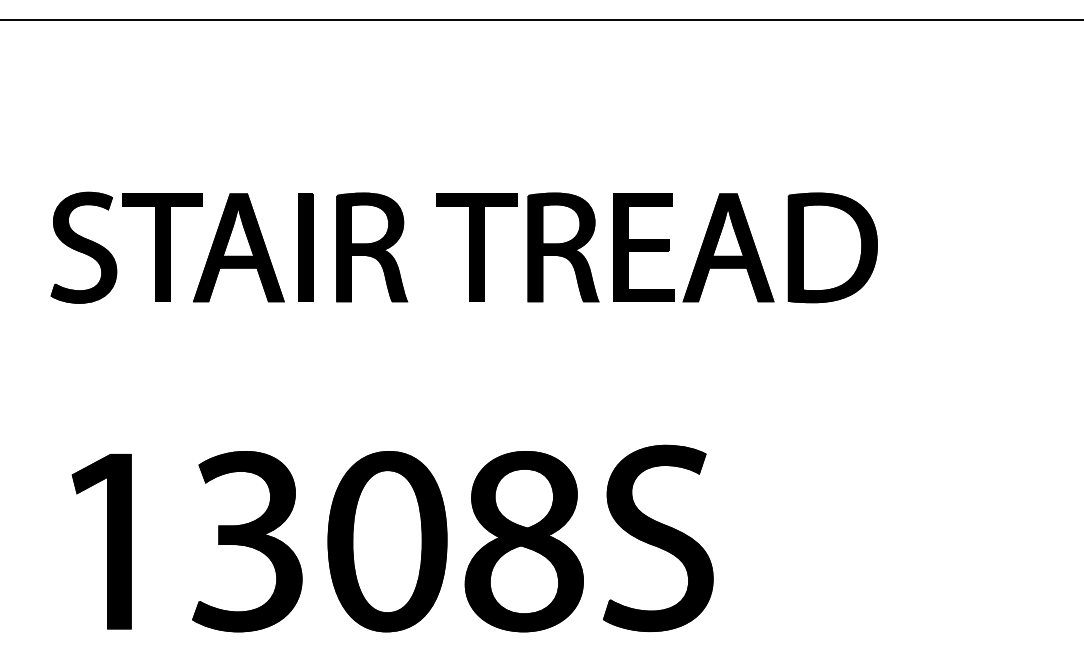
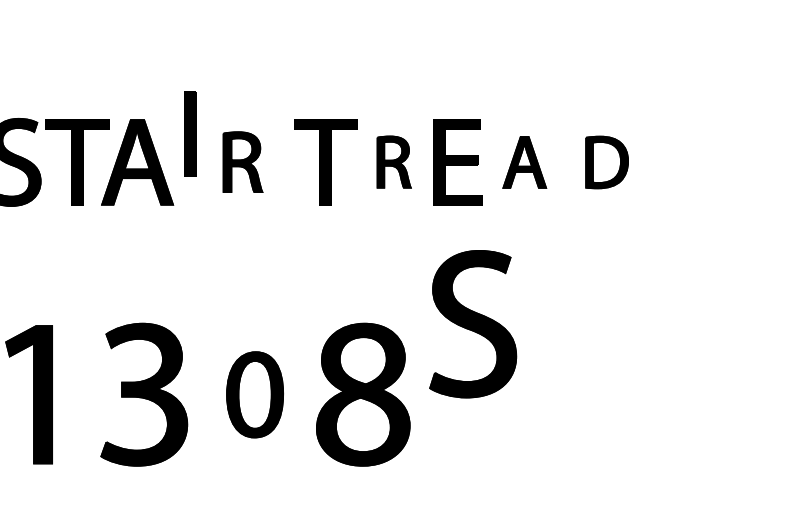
part: (305, 247) -> (190, 133), moved
part: (372, 247) -> (243, 162), size x0.7
part: (563, 247) -> (394, 162), size x0.6
part: (728, 247) -> (524, 162), size x0.6
part: (832, 247) -> (606, 162), size x0.6
part: (658, 537) -> (473, 323), moved
part: (387, 541) -> (255, 394), size x0.6

